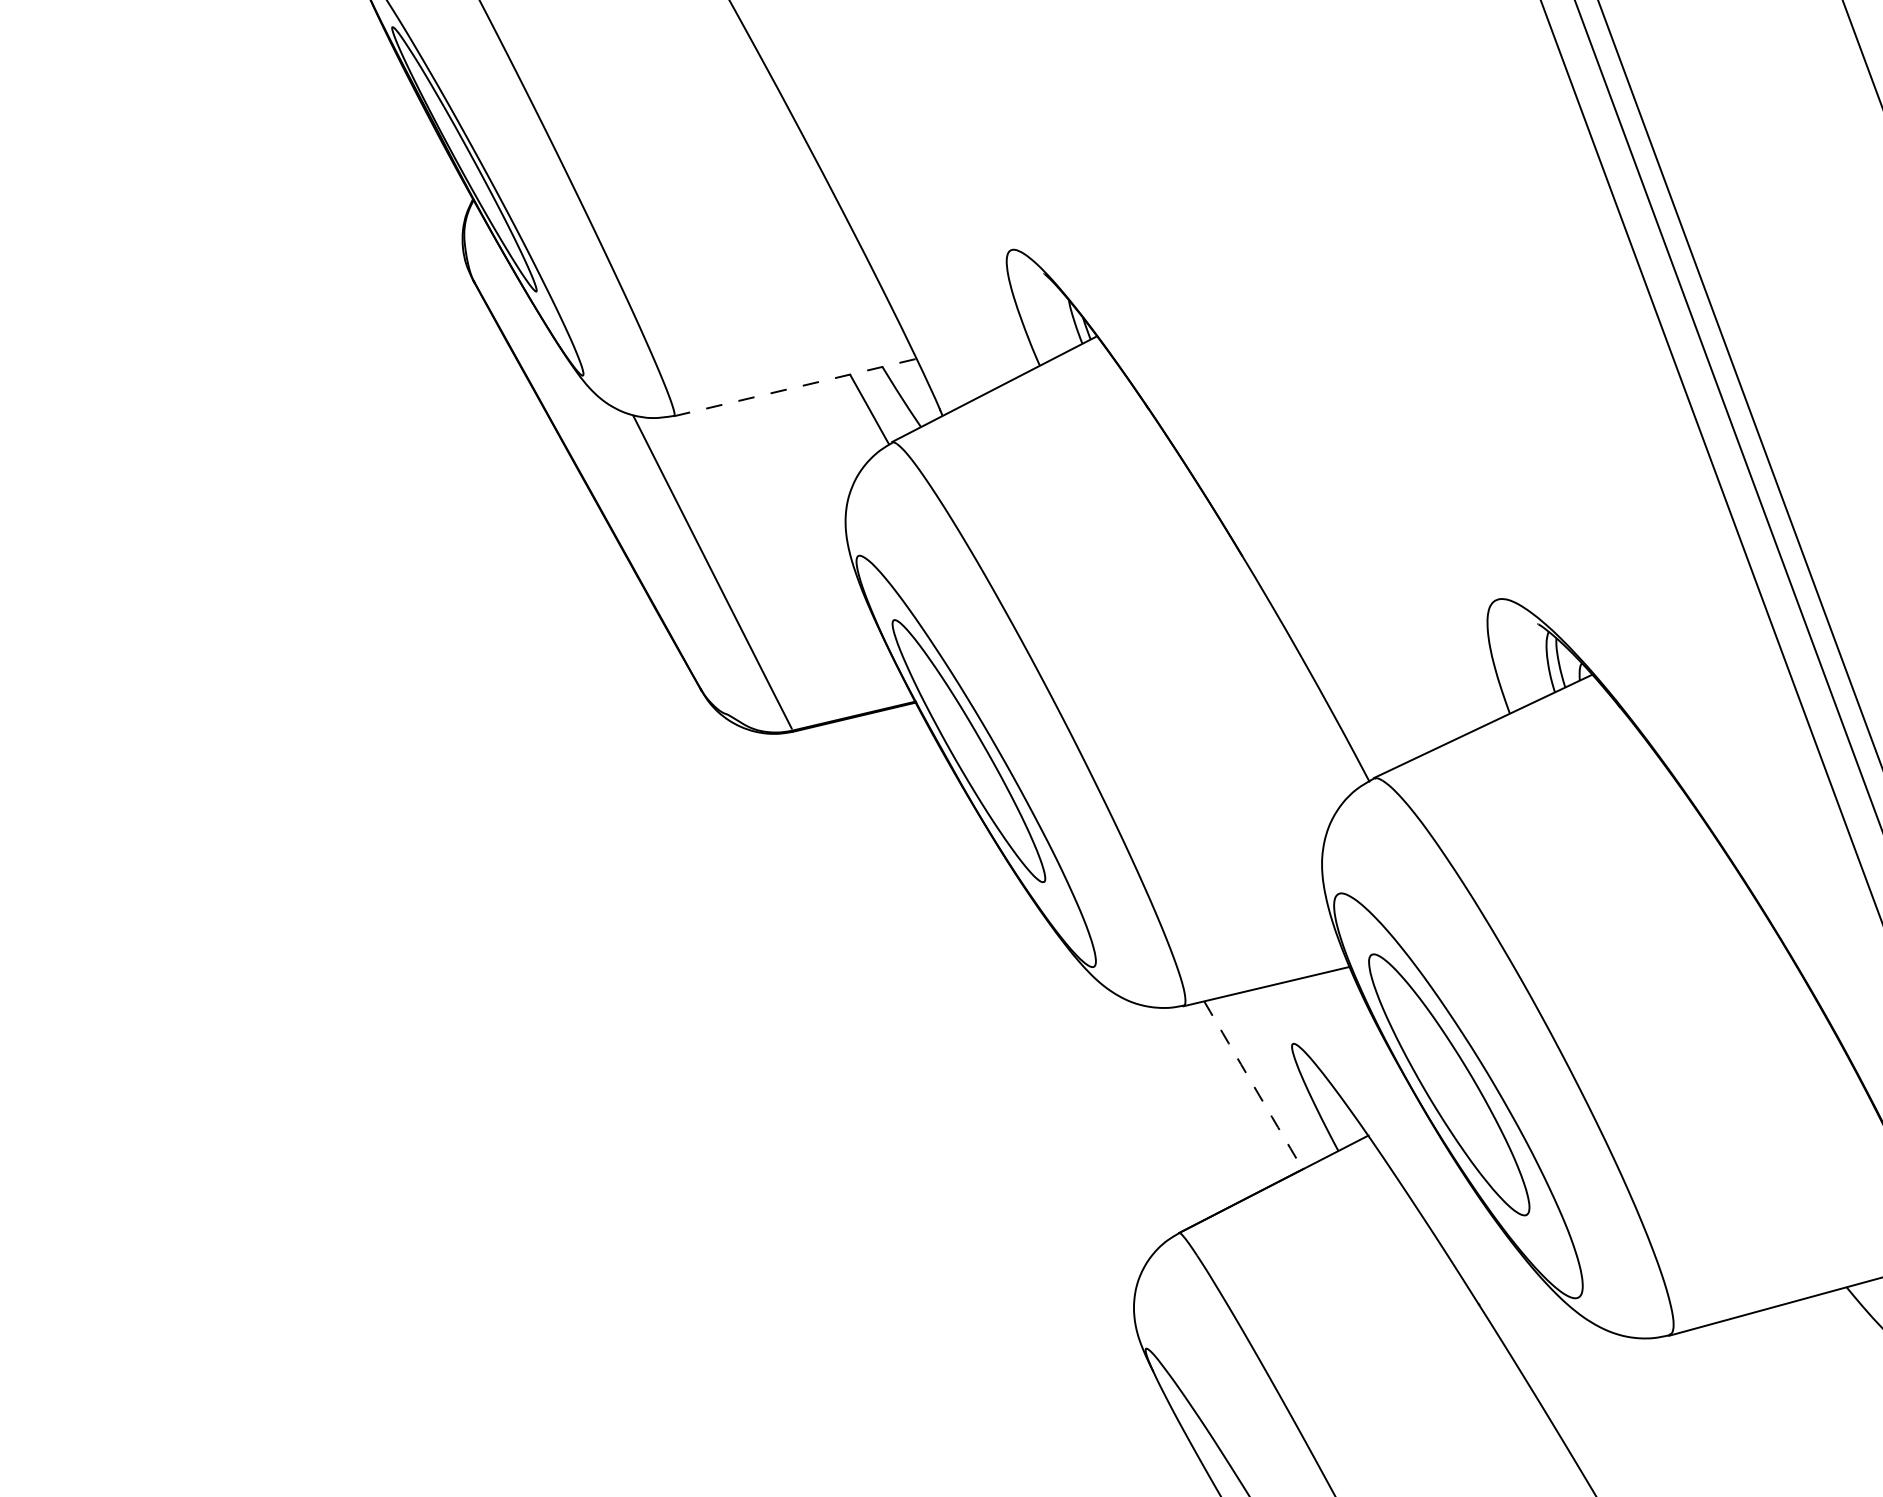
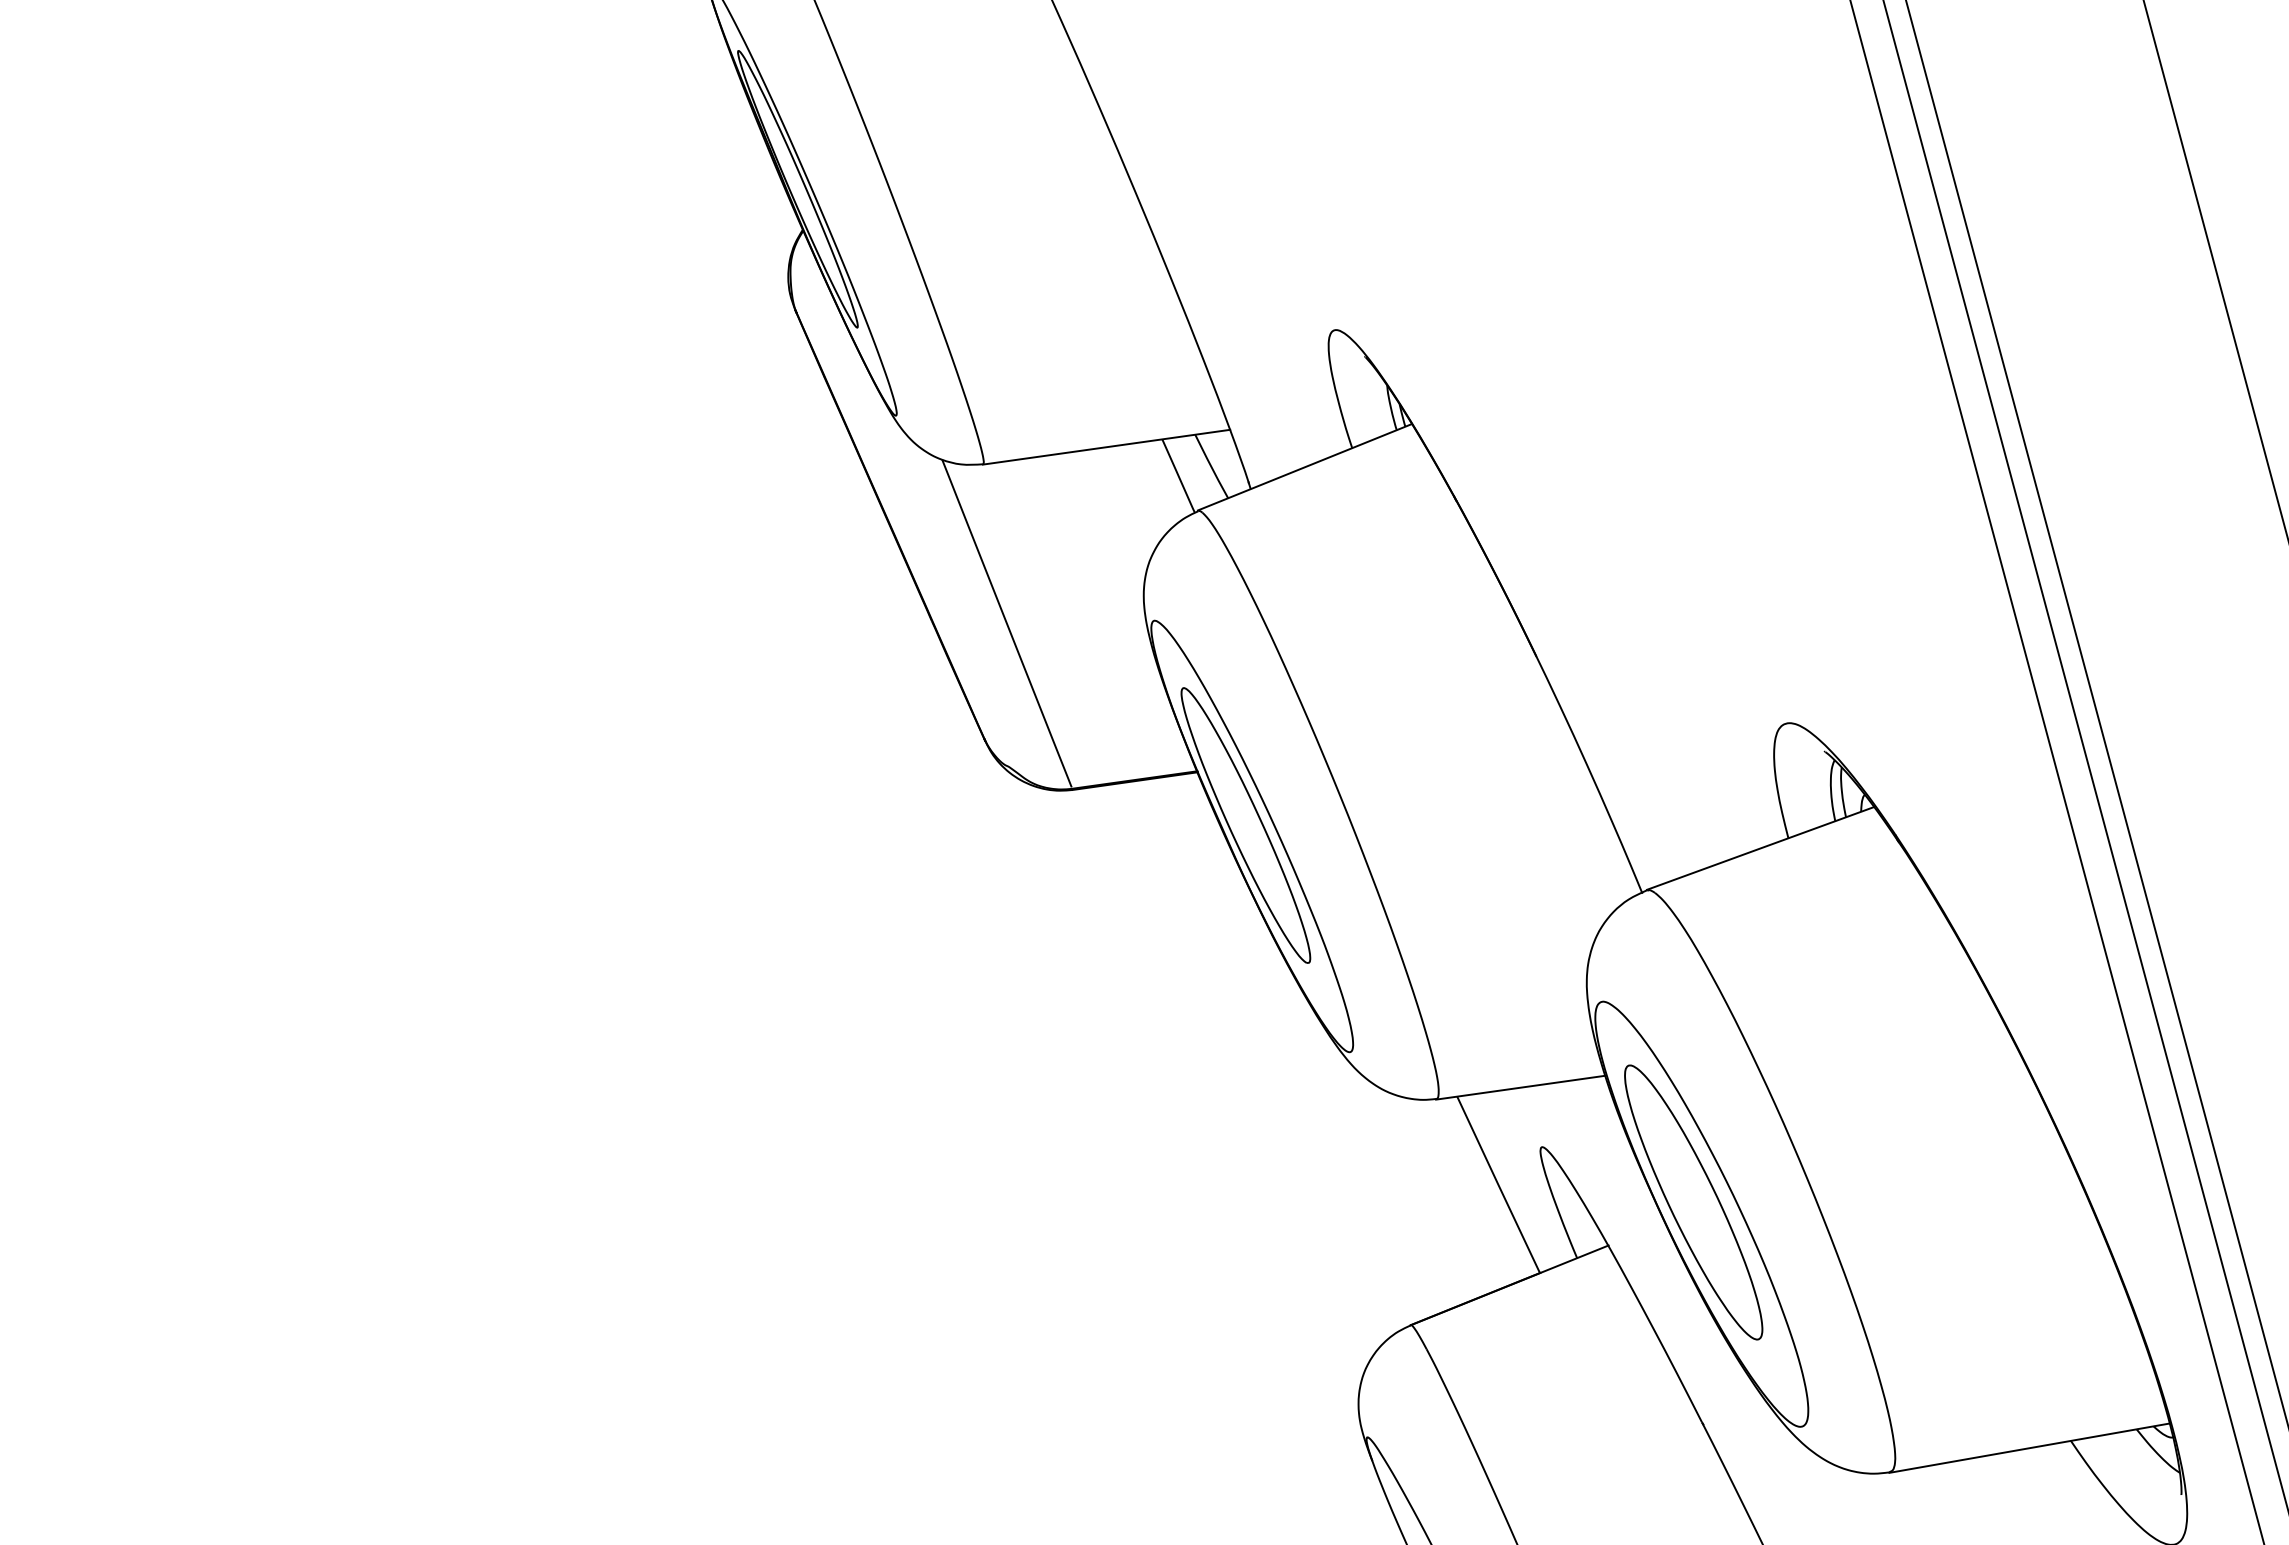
line: (795, 387) -> (1106, 447), dashed -> solid
arc: (1253, 1084) -> (1498, 1184), dashed -> solid

